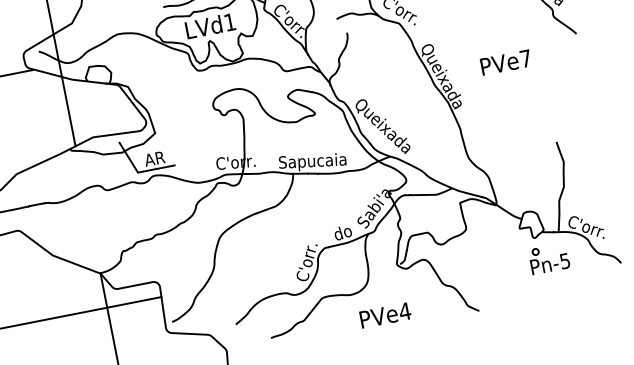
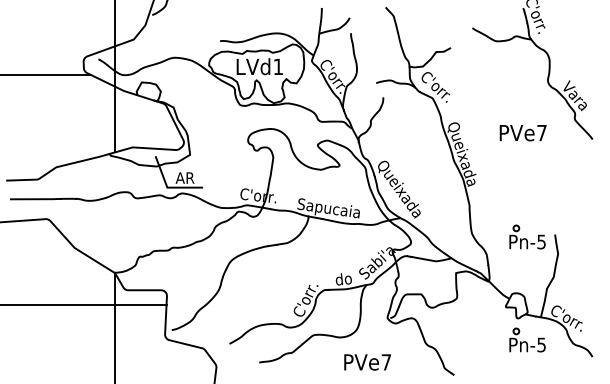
text: (505, 63) -> (522, 133), moved
part: (527, 149) -> (527, 236), added
text: (405, 311) -> (386, 362), PVe4 -> PVe7

